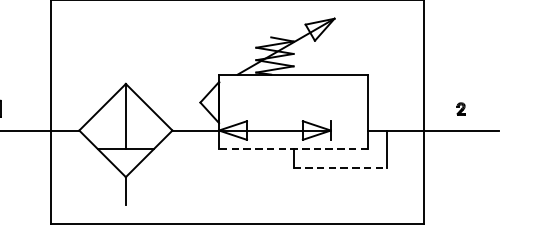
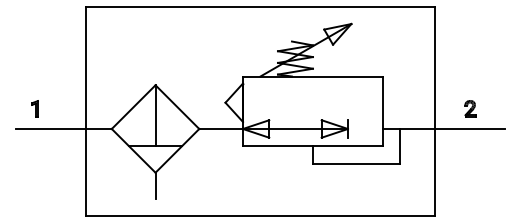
part: (461, 108) -> (470, 108), size x1.43
line: (293, 149) -> (312, 146), dashed -> solid
line: (339, 167) -> (356, 163), dashed -> solid

